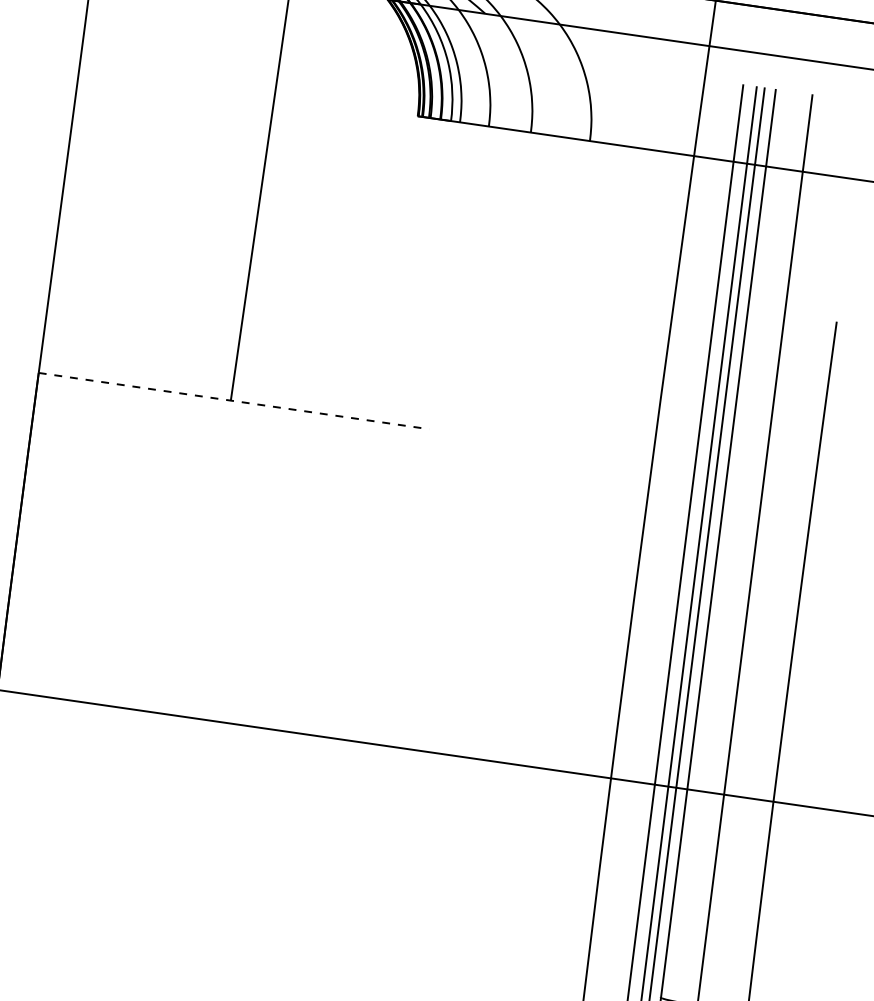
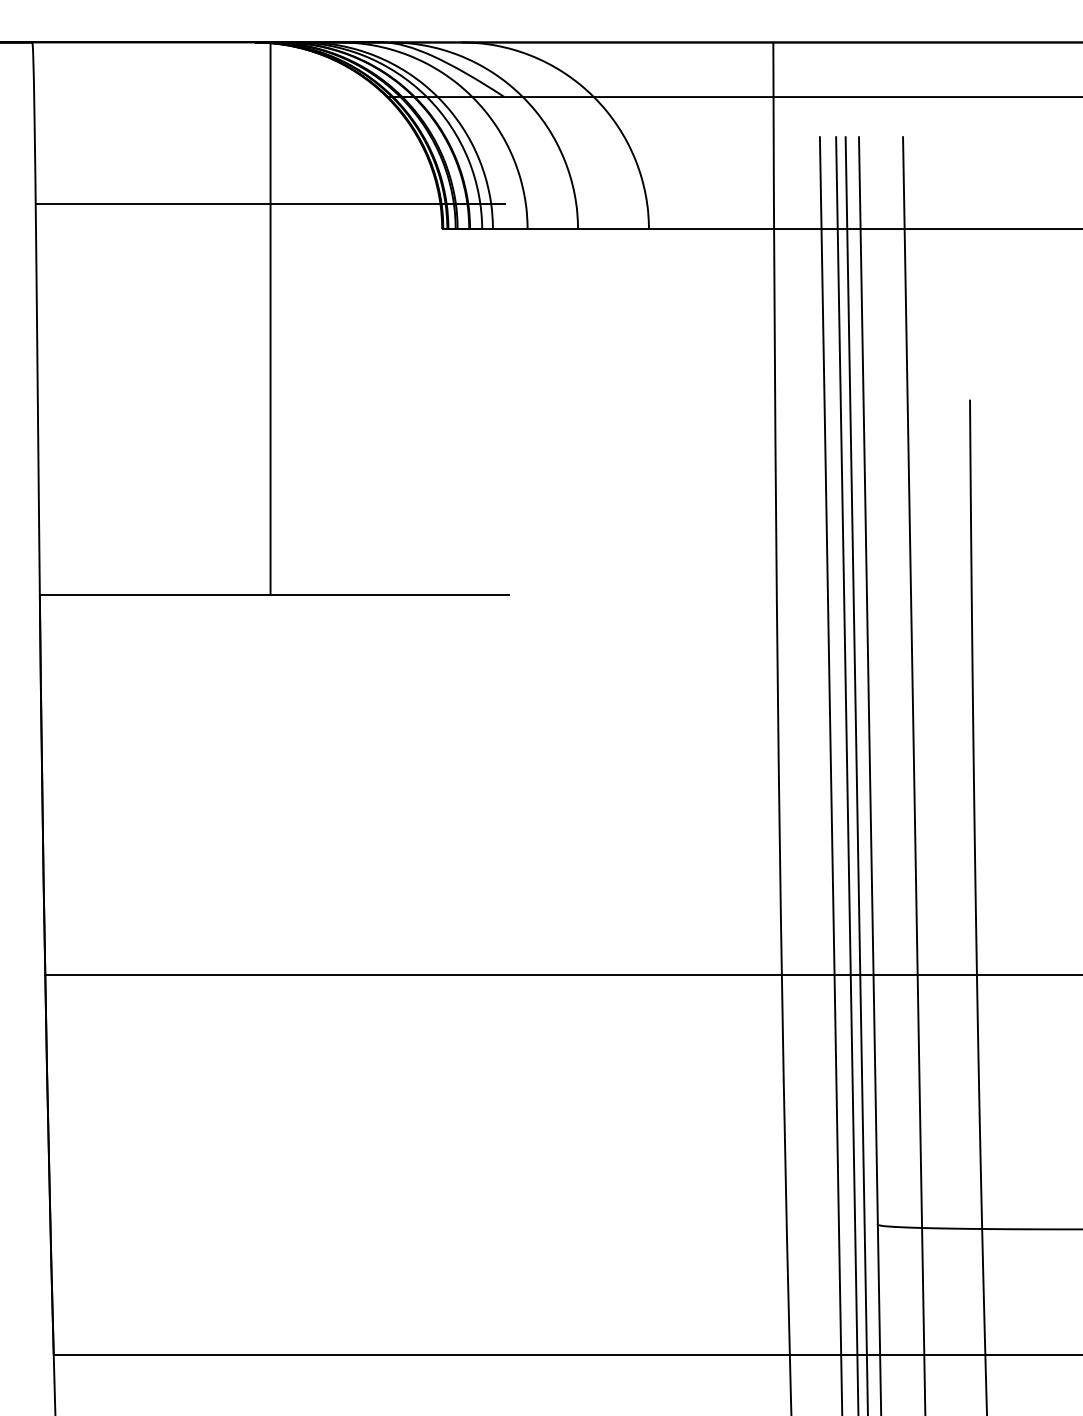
line: (276, 74) -> (269, 203), added
line: (234, 401) -> (274, 595), dashed -> solid

